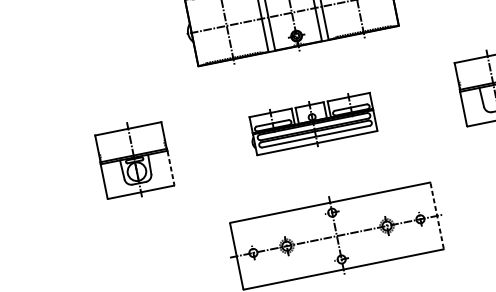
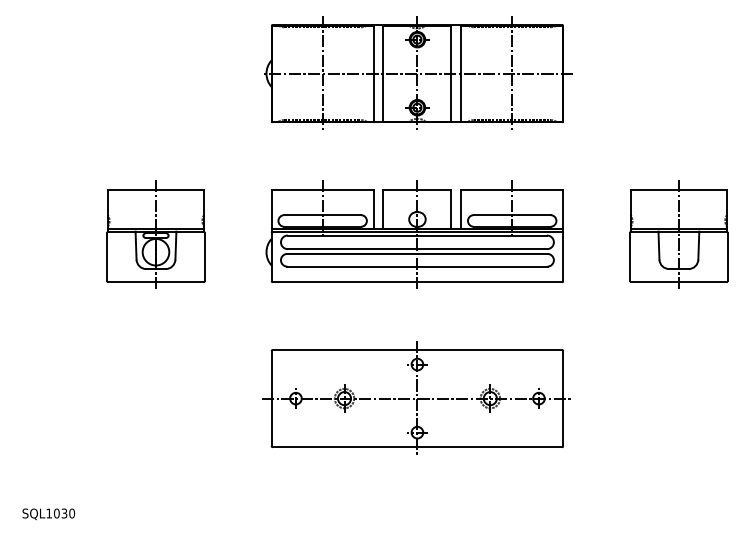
part: (312, 123) -> (414, 234), size x1.67
line: (171, 168) -> (204, 257), dashed -> solid
line: (437, 215) -> (563, 398), dashed -> solid

